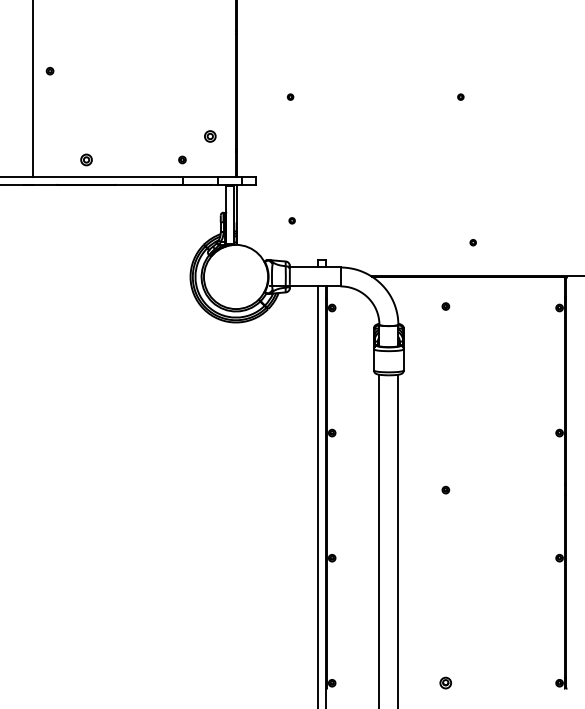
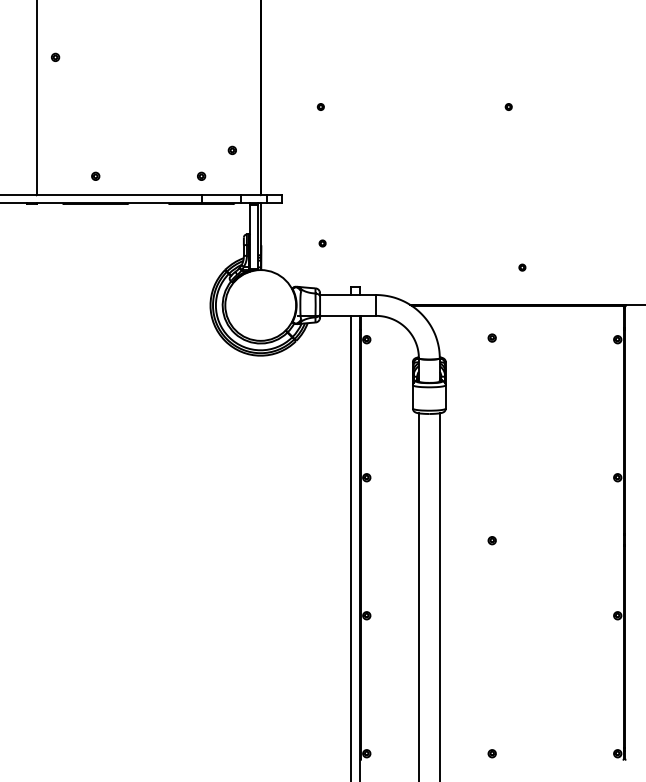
part: (49, 71) -> (54, 57), moved
part: (210, 136) -> (232, 150), size x0.62
part: (86, 159) -> (95, 175), size x0.62
part: (445, 683) -> (491, 754), size x0.62

